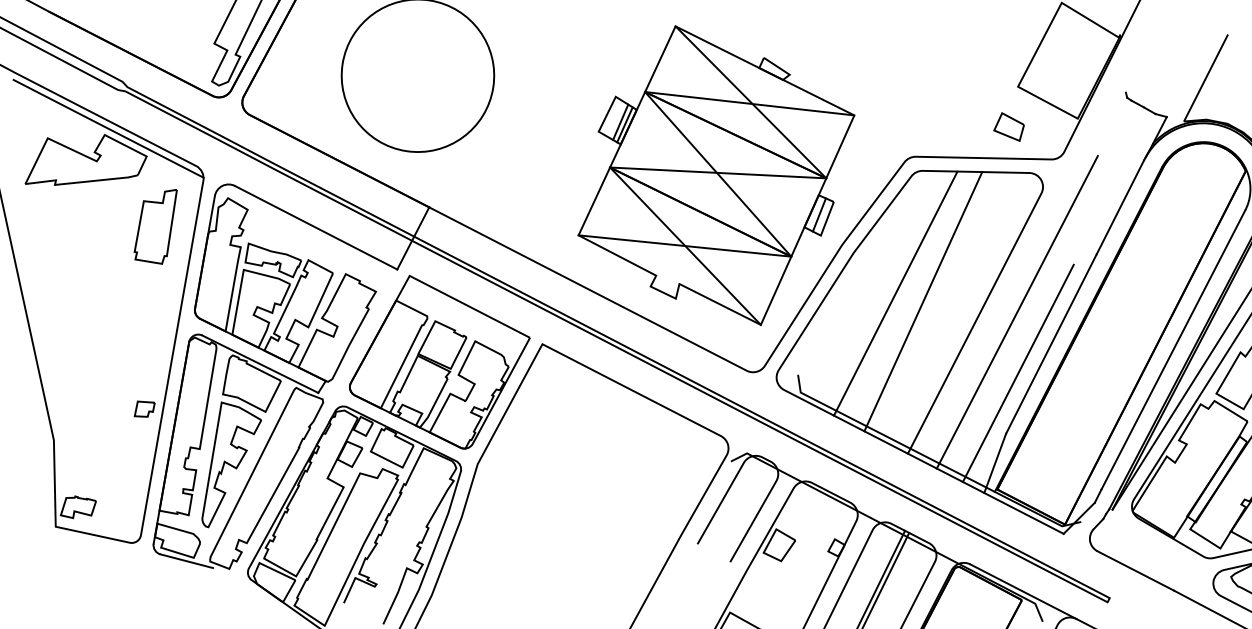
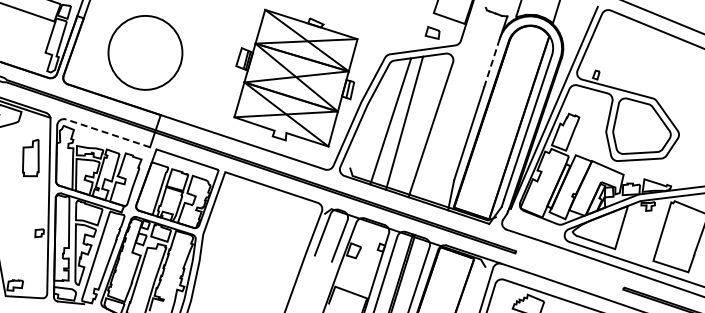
line: (1119, 207) -> (491, 63), solid -> dashed
part: (154, 225) -> (30, 158), moved
line: (314, 227) -> (107, 133), solid -> dashed
line: (1017, 312) -> (450, 121), removed
line: (1018, 373) -> (455, 150), removed

